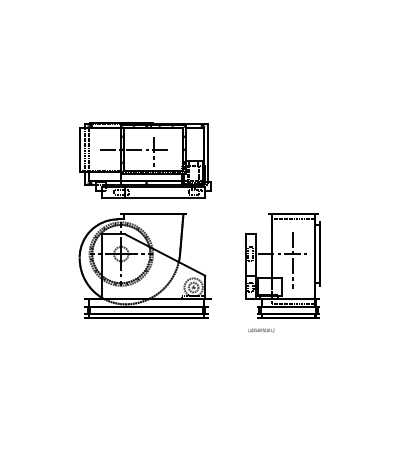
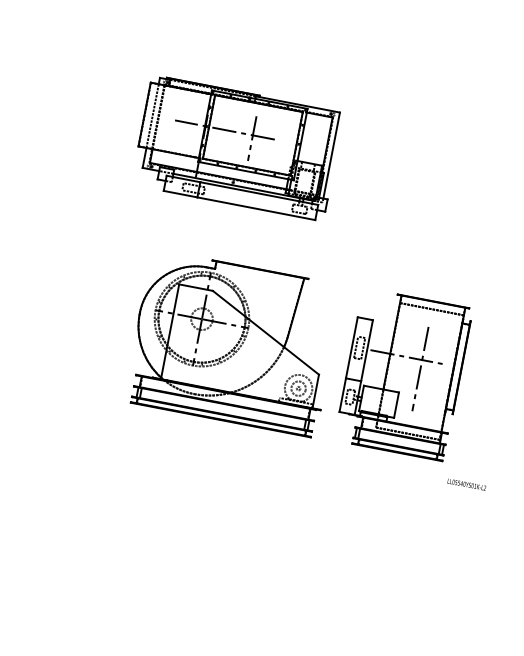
part: (145, 160) -> (238, 148), moved
part: (144, 265) -> (232, 342), moved
text: (261, 330) -> (466, 484), moved

